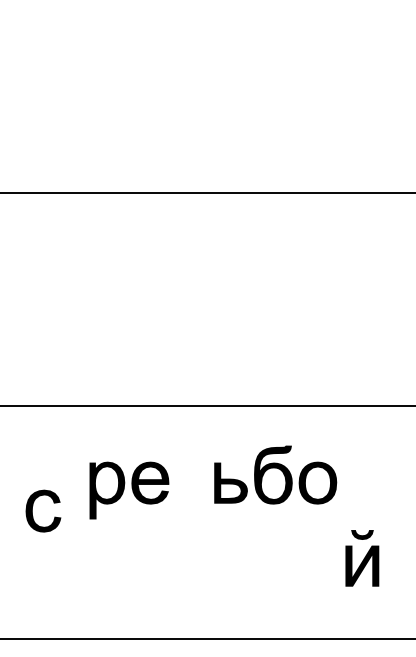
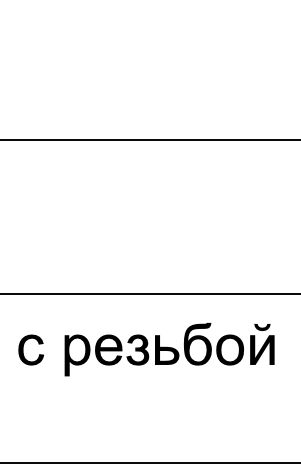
fill: (190, 482) -> (137, 349), added
part: (33, 506) -> (24, 346), moved
part: (362, 558) -> (262, 344), moved

